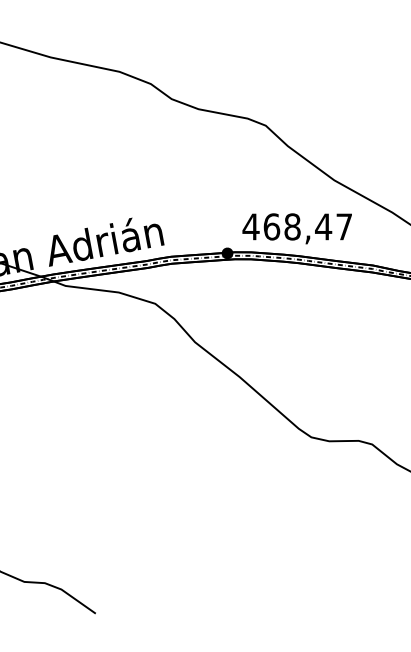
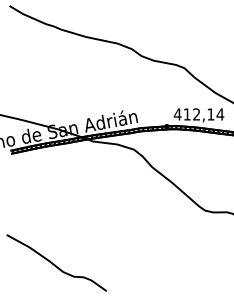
text: (307, 226) -> (203, 114), 468,47 -> 412,14

